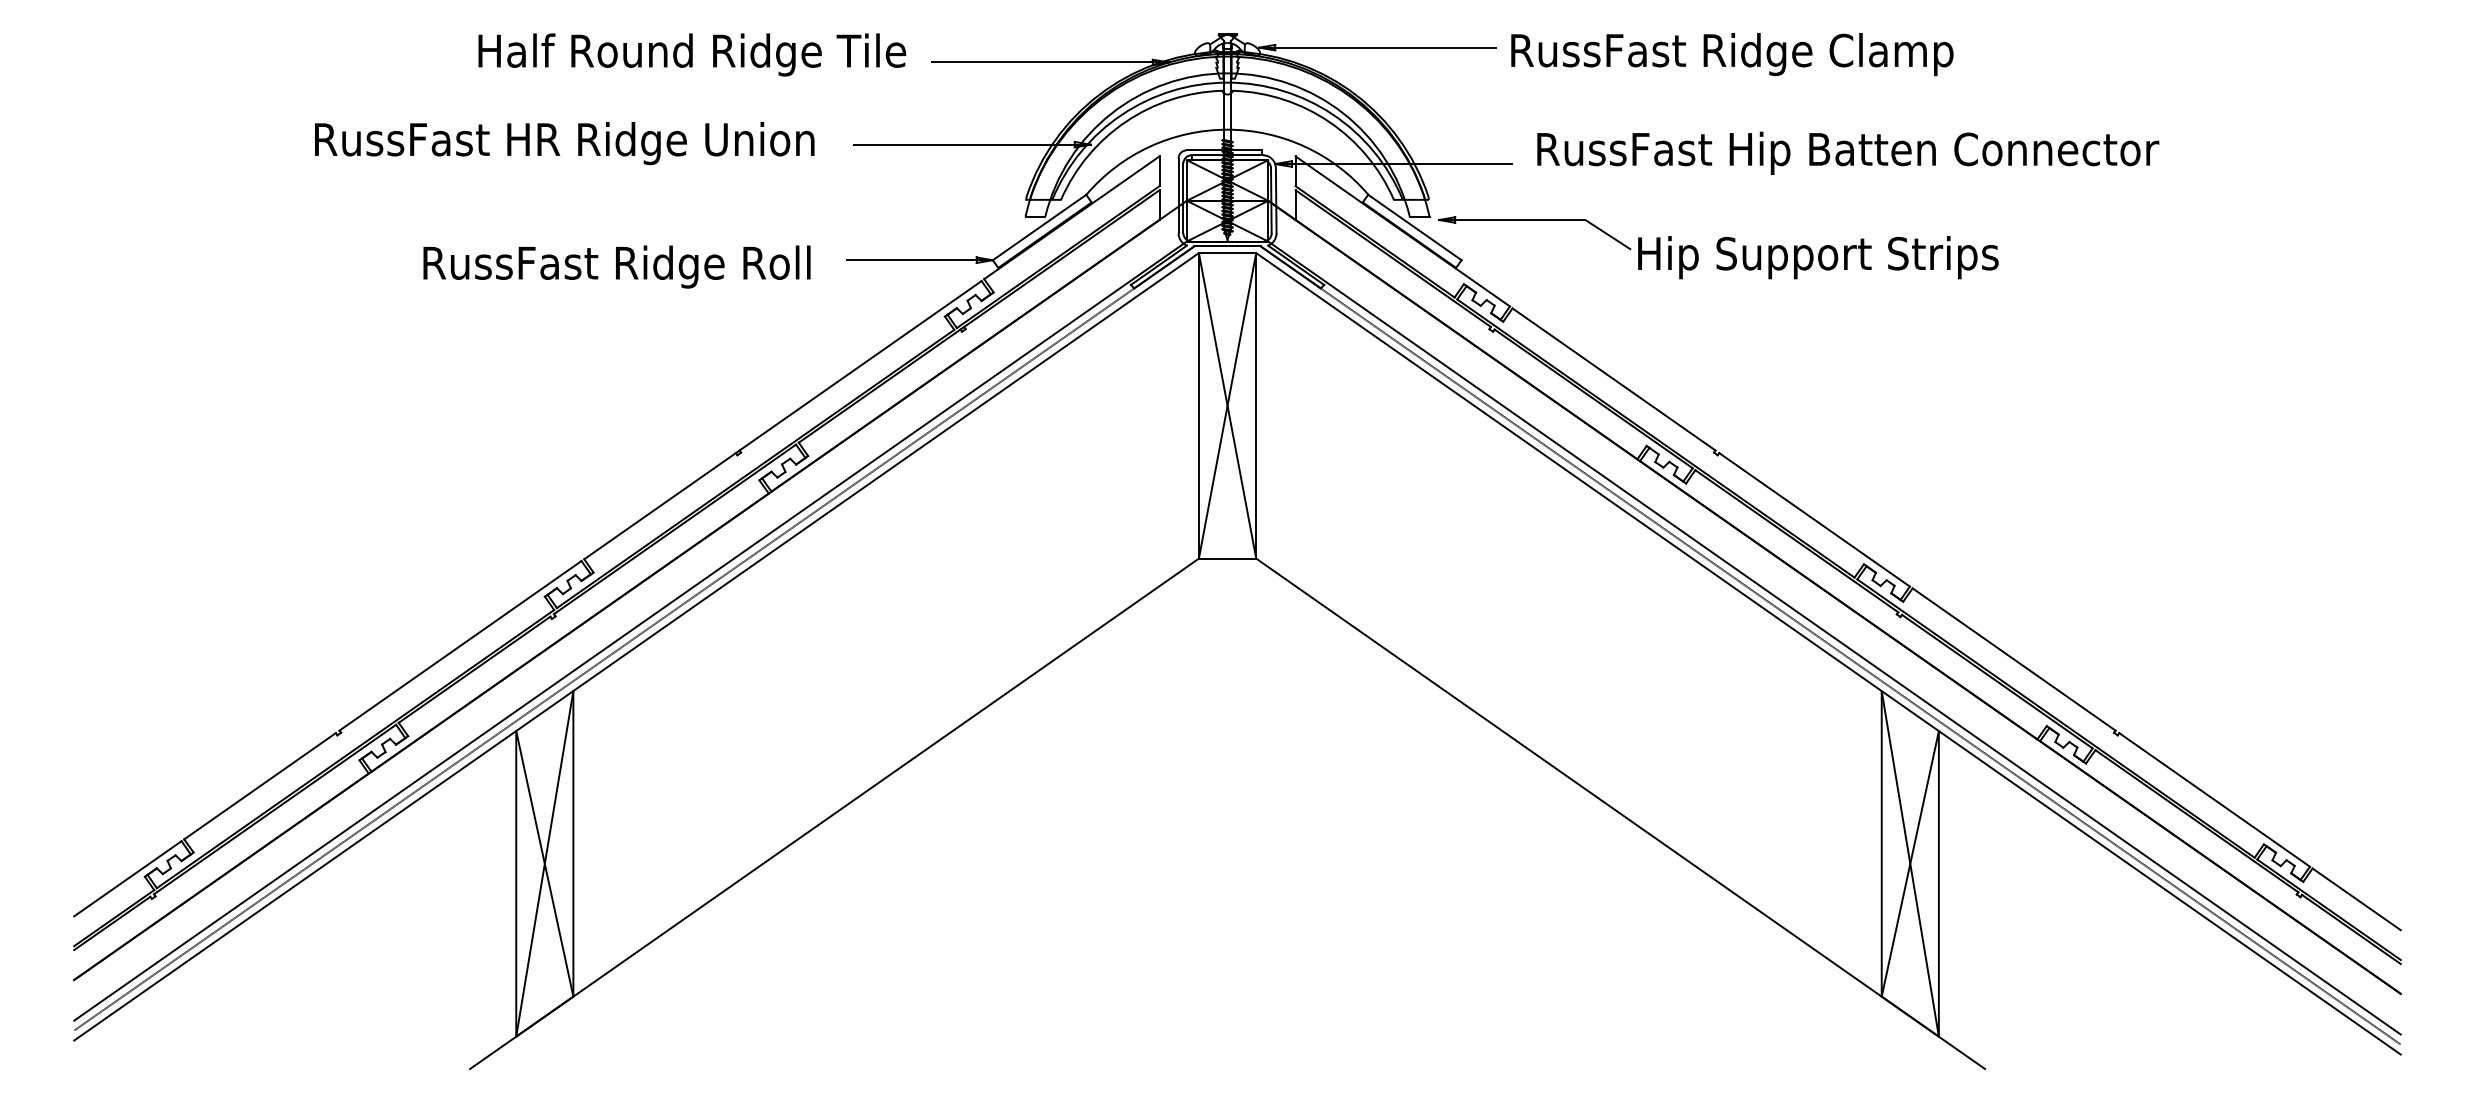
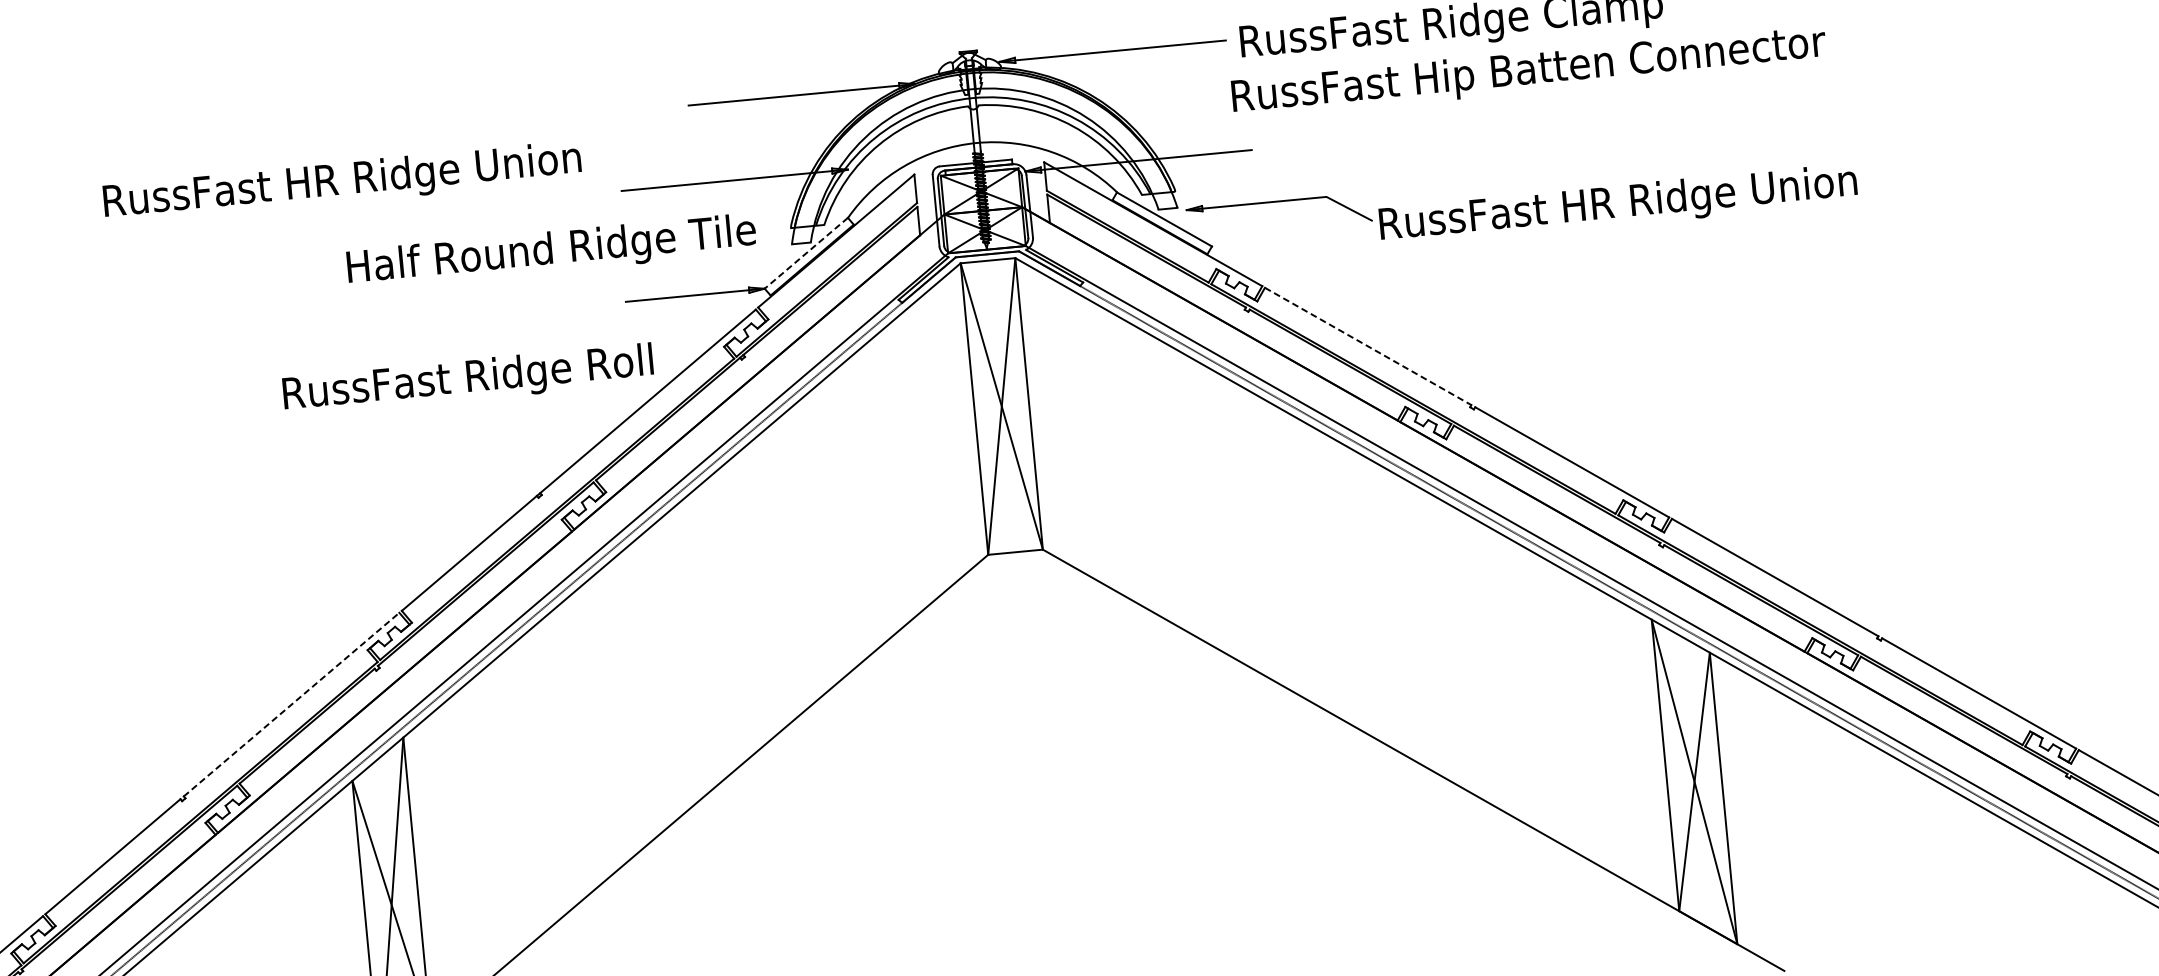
text: (692, 54) -> (551, 251), moved
text: (564, 143) -> (342, 182), moved
text: (1848, 152) -> (1529, 71), moved
line: (1039, 227) -> (806, 253), solid -> dashed
text: (1889, 257) -> (1620, 205), Hip Support Strips -> RussFast HR Ridge Union
text: (616, 266) -> (467, 379), moved
line: (1614, 379) -> (1368, 346), solid -> dashed
line: (460, 645) -> (291, 704), solid -> dashed

